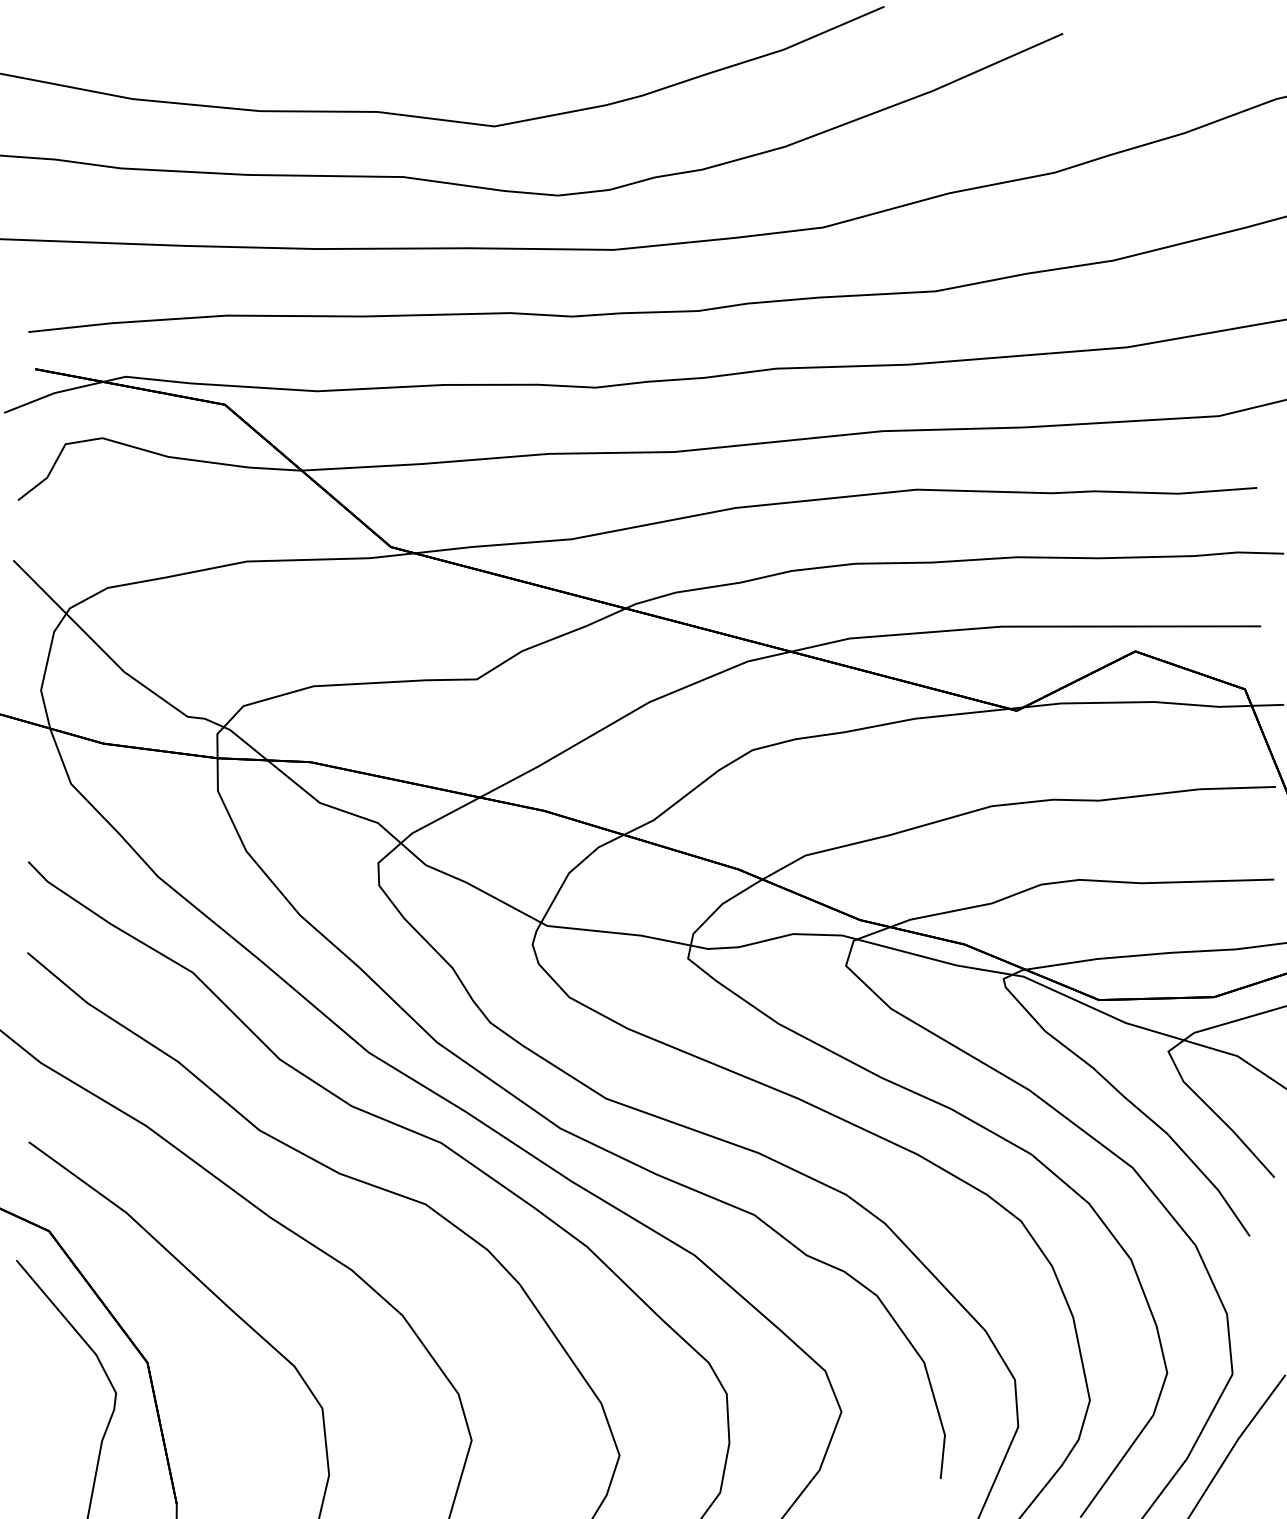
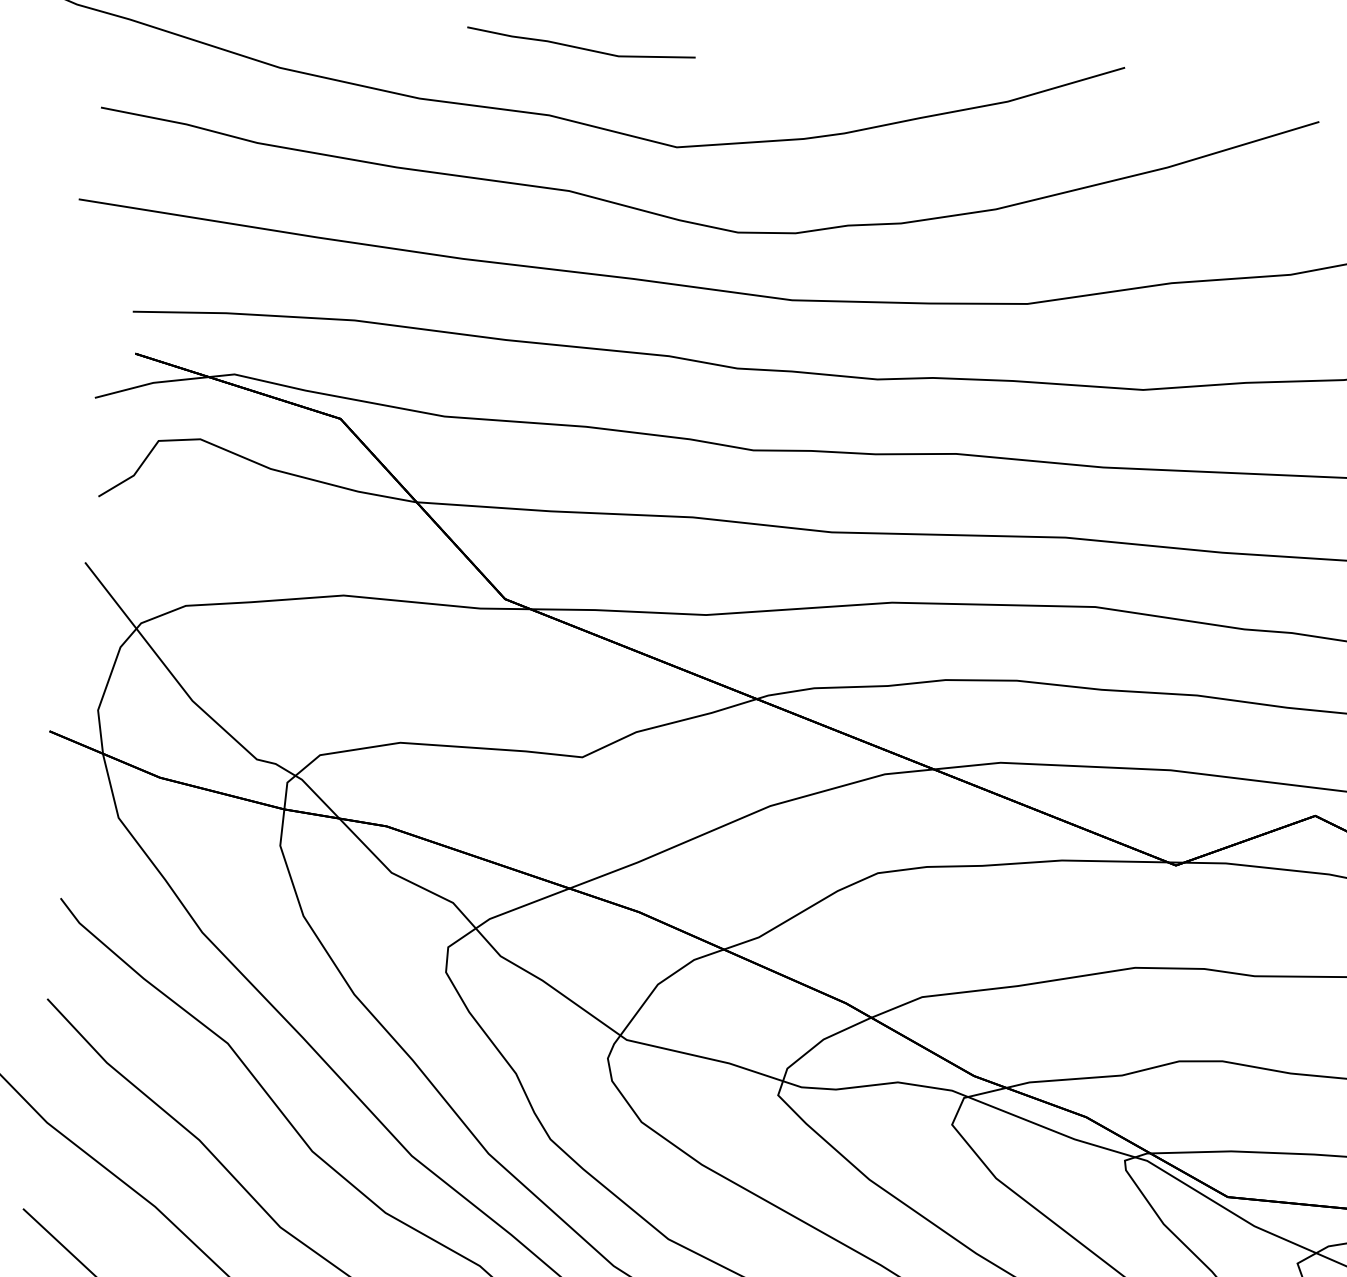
part: (397, 46) -> (580, 45), added

